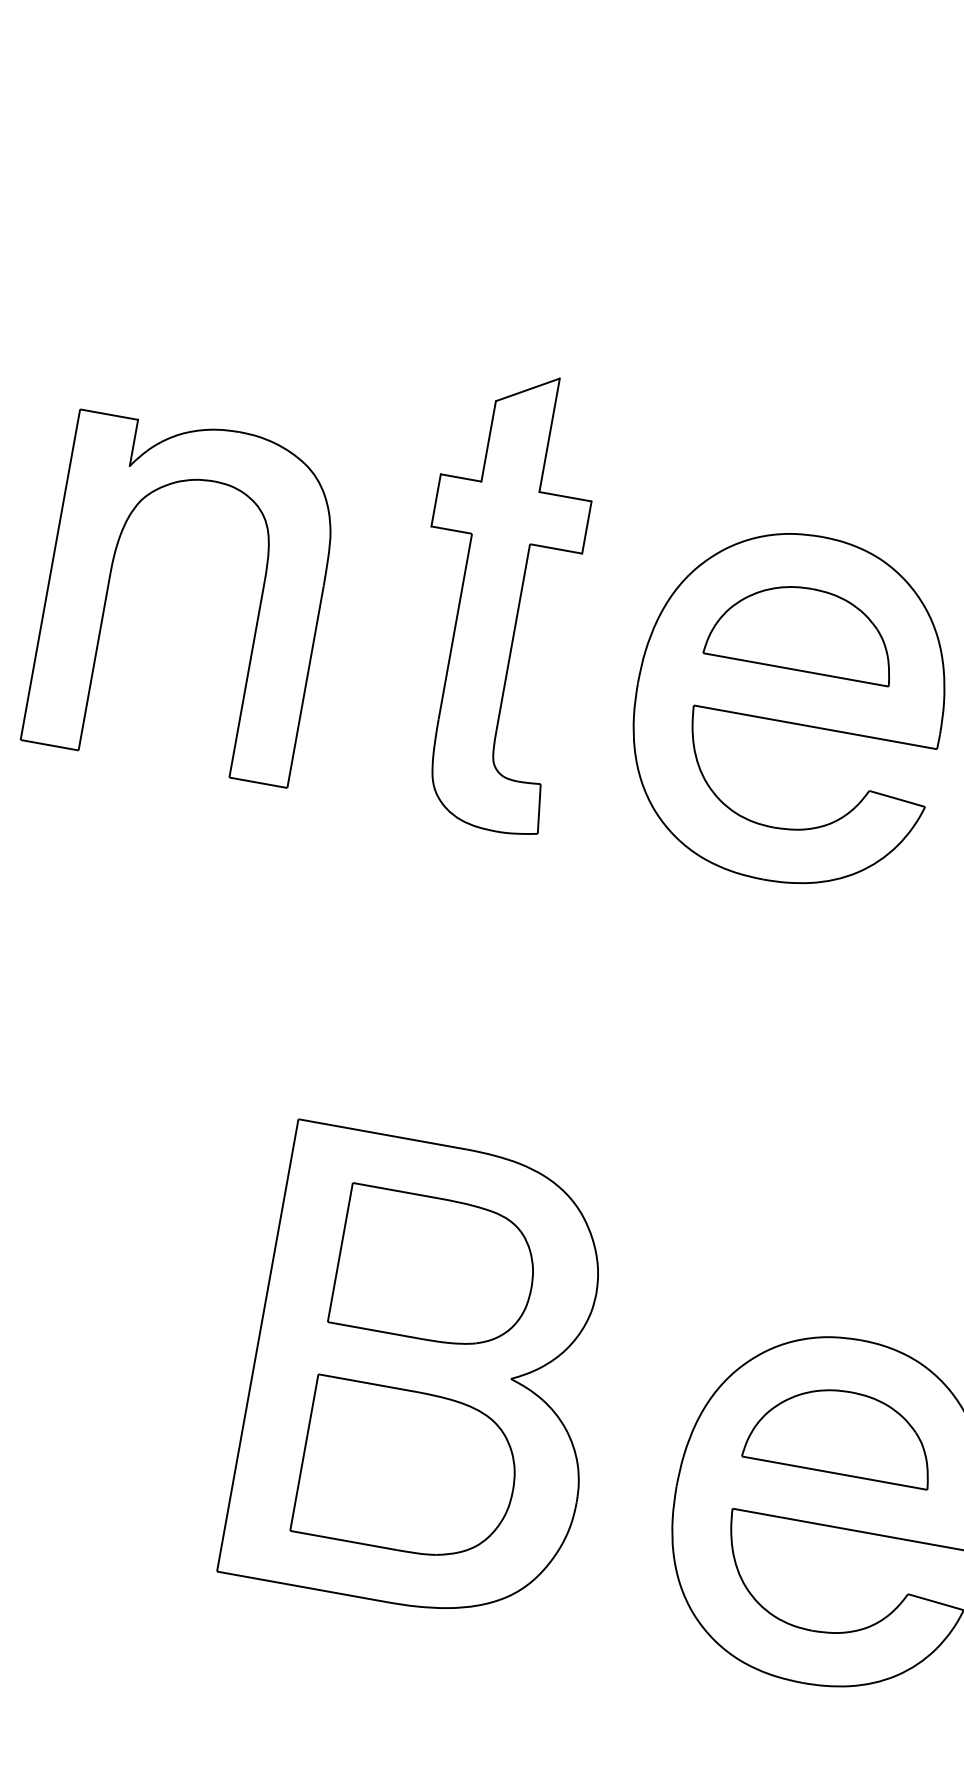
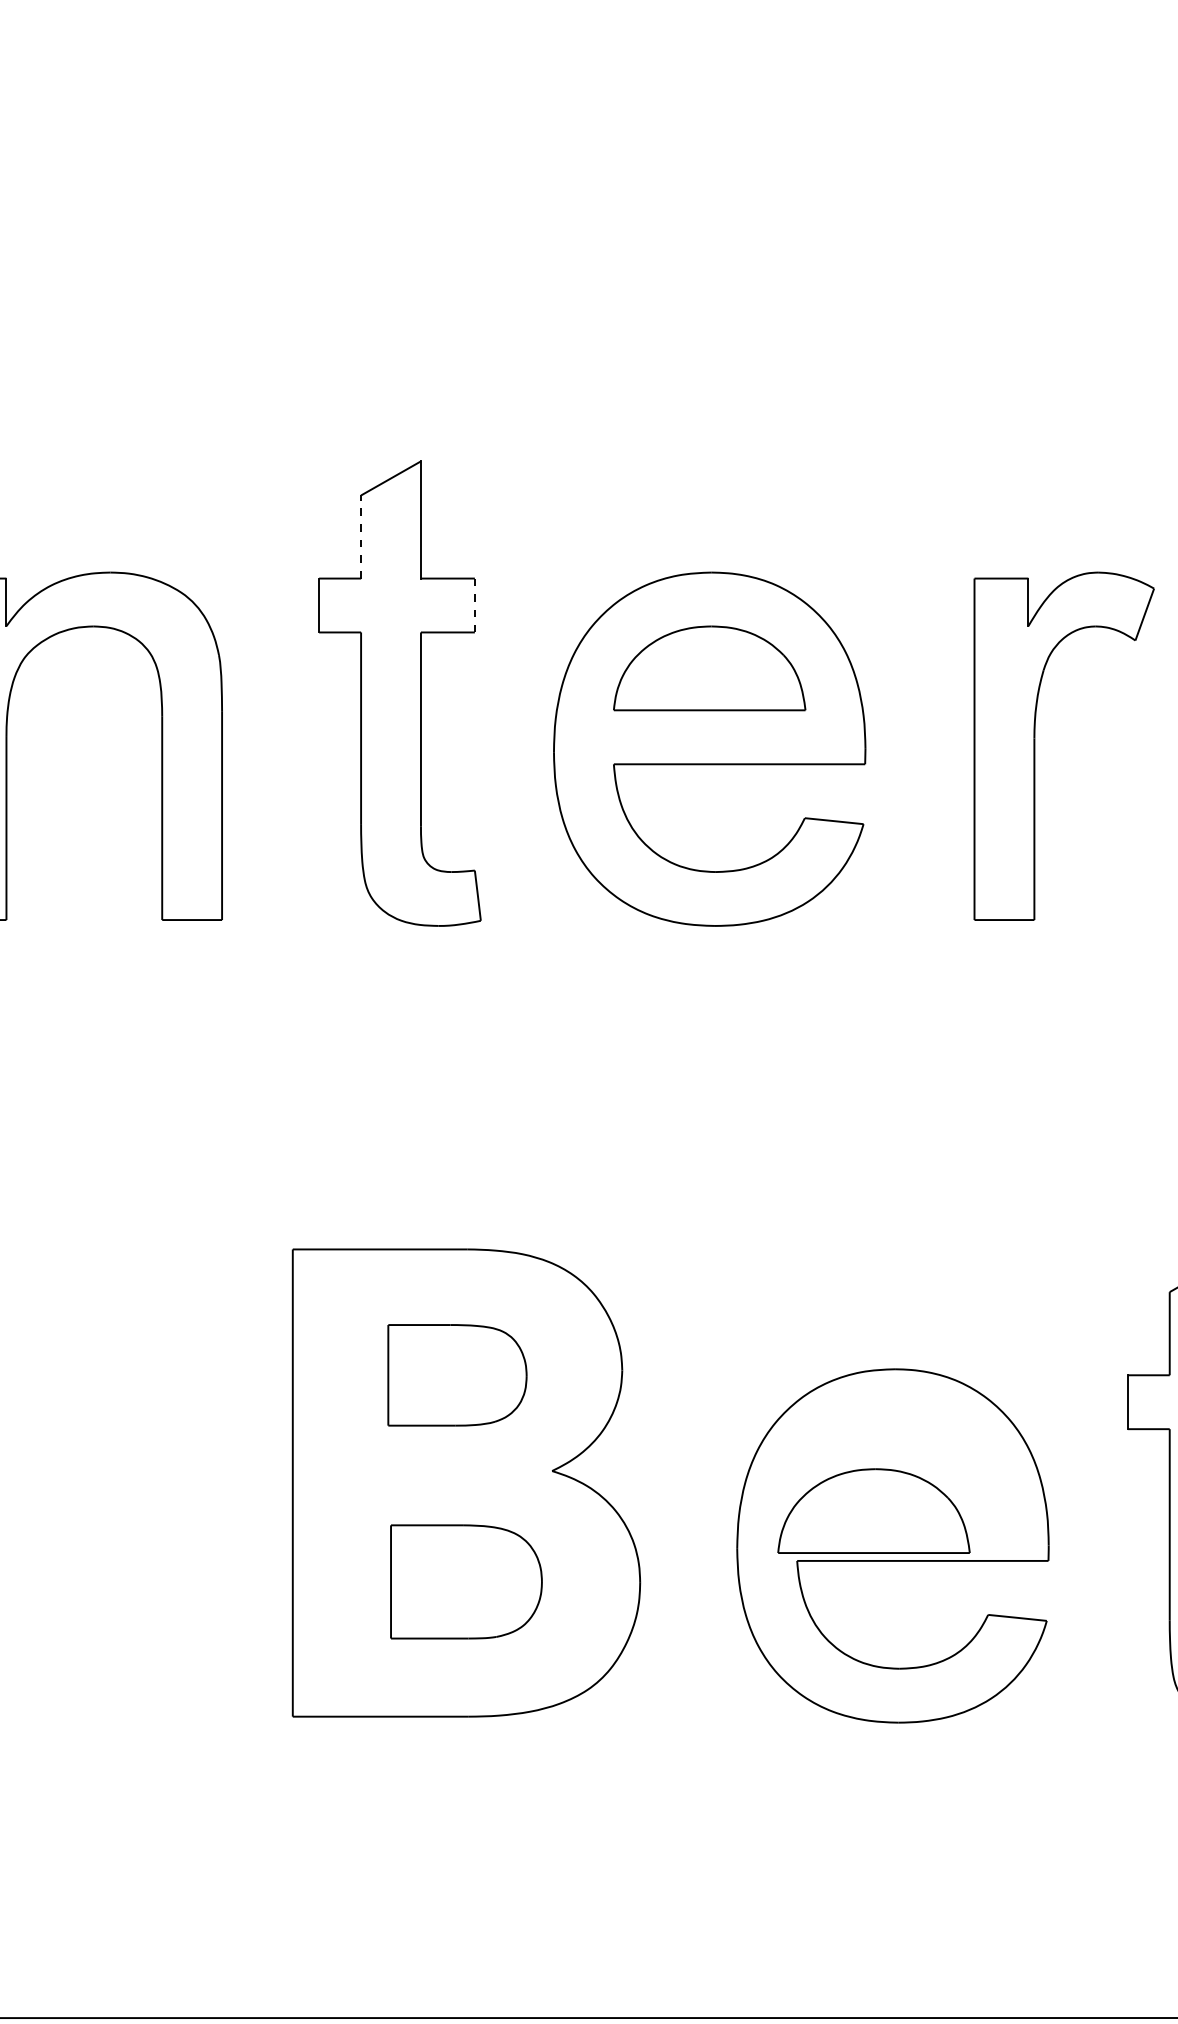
line: (488, 441) -> (361, 537), solid -> dashed
line: (586, 527) -> (474, 605), solid -> dashed
part: (435, 1269) -> (457, 1375), size x0.7
part: (841, 1431) -> (873, 1510), moved
part: (408, 1470) -> (466, 1581), size x0.7

